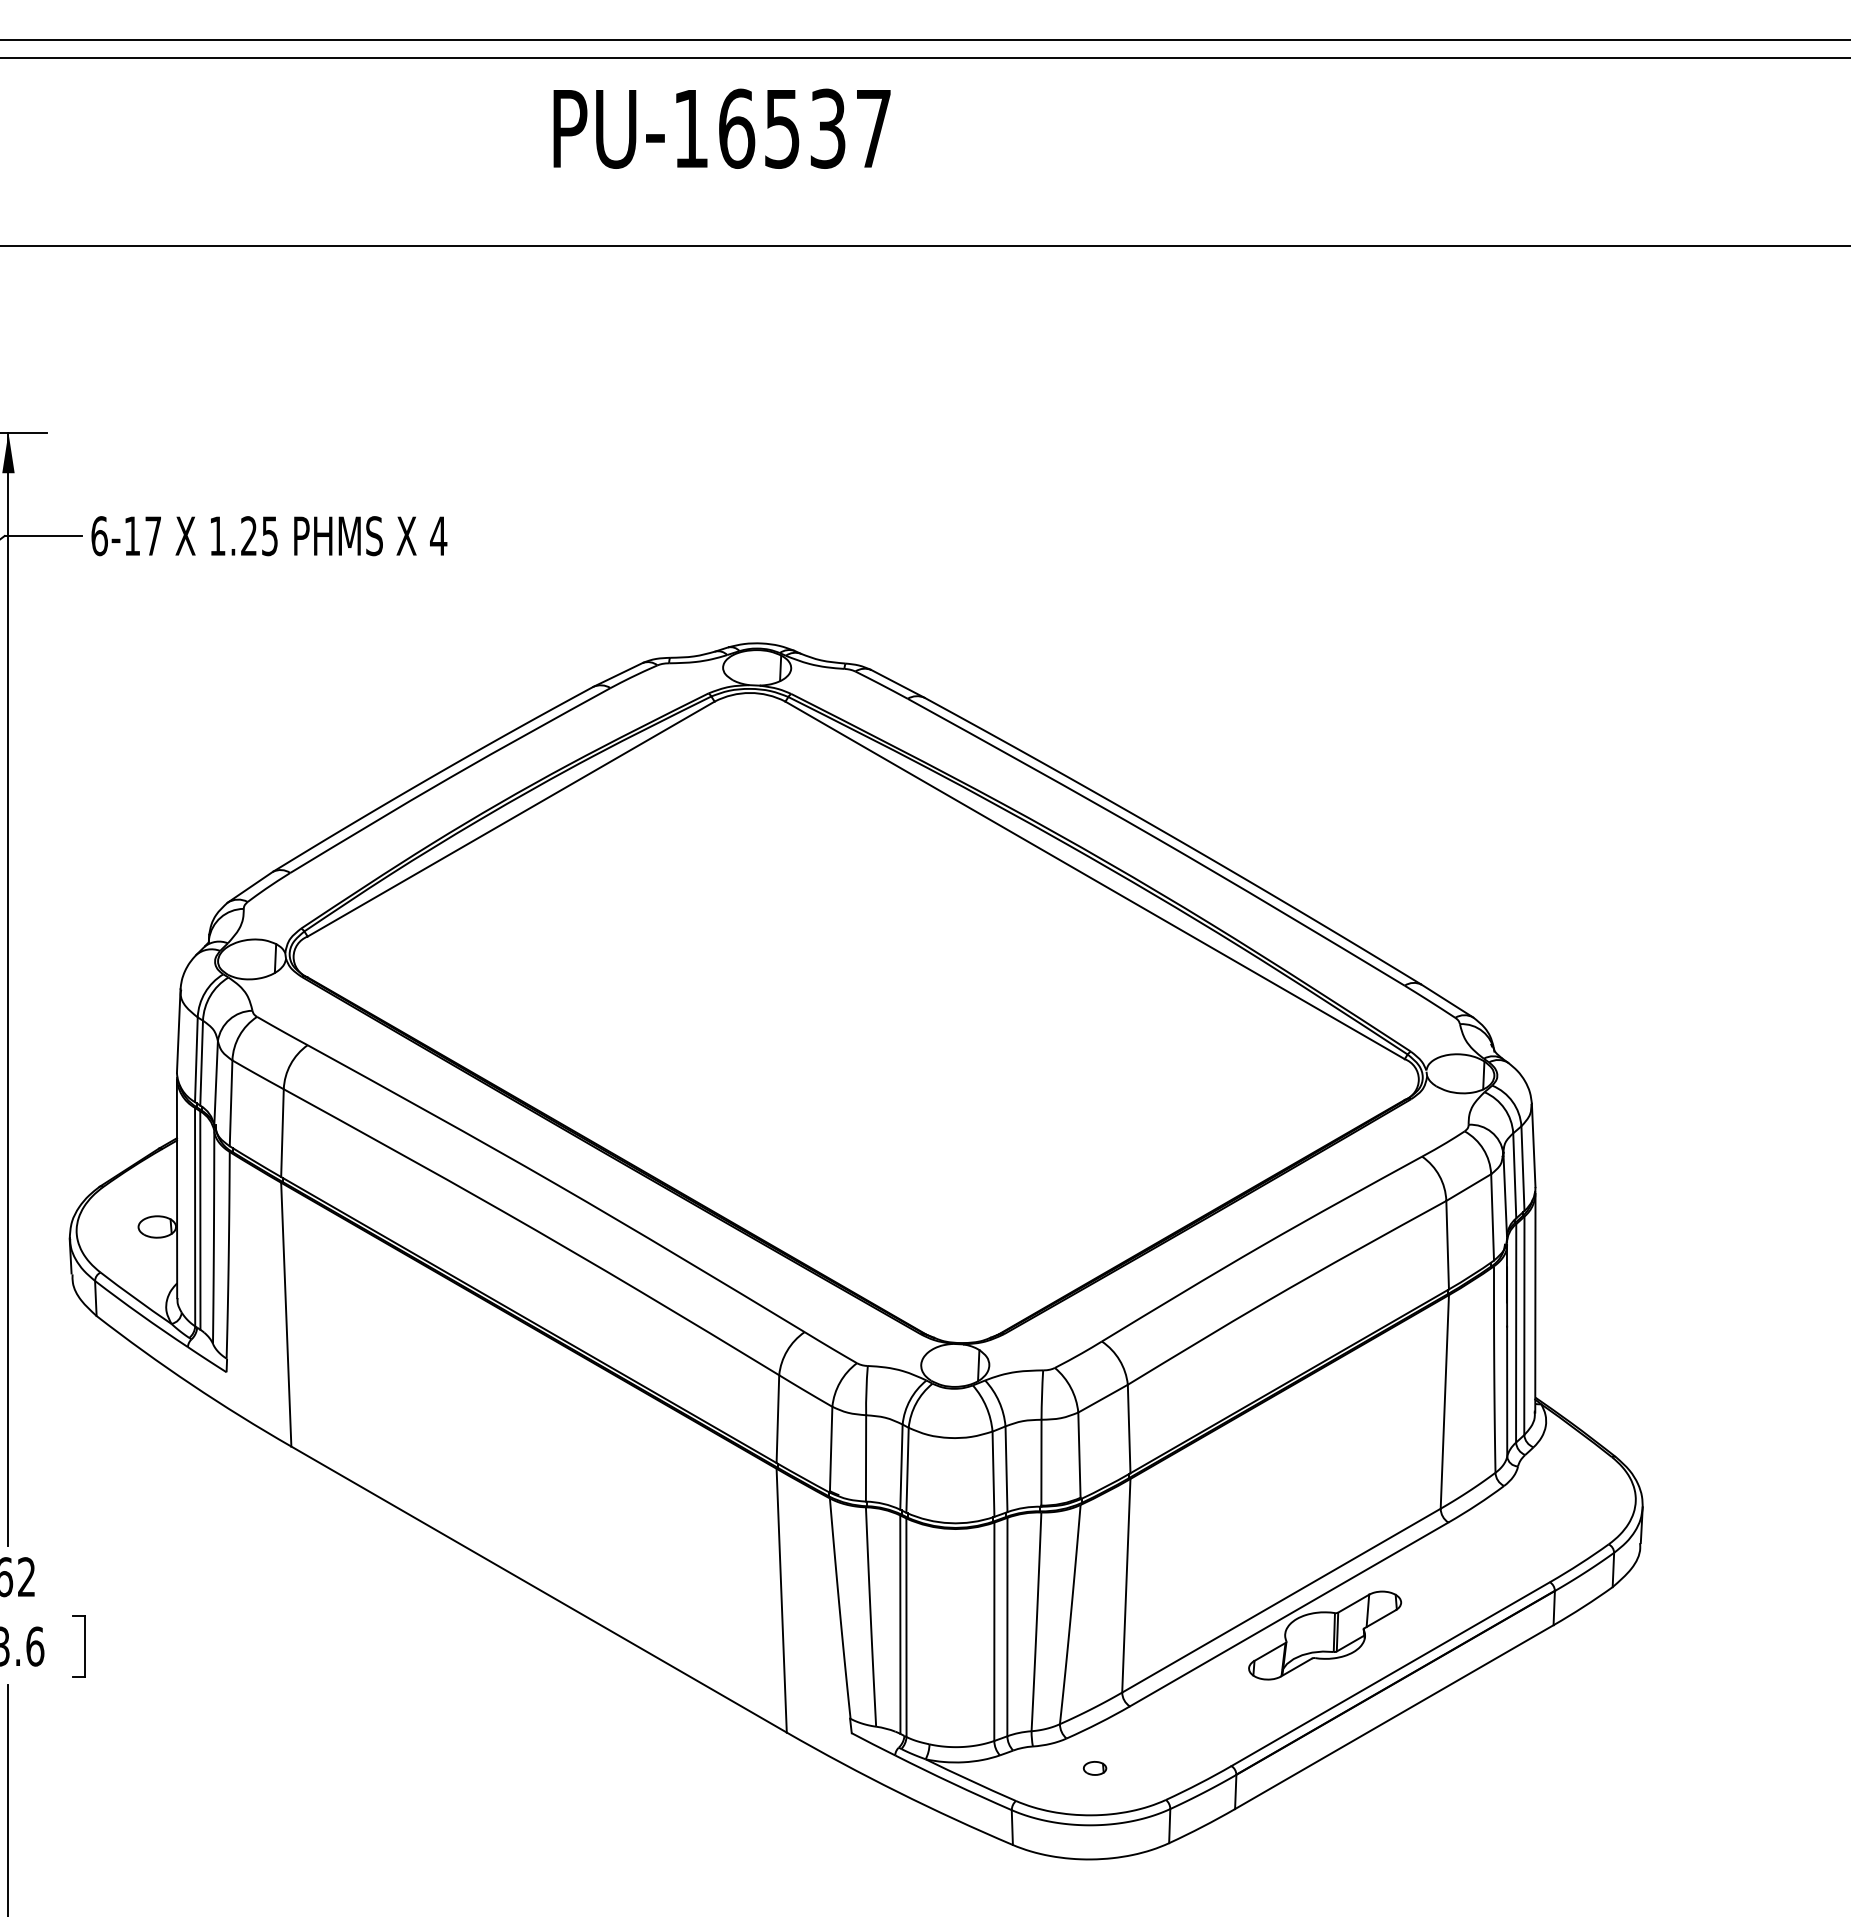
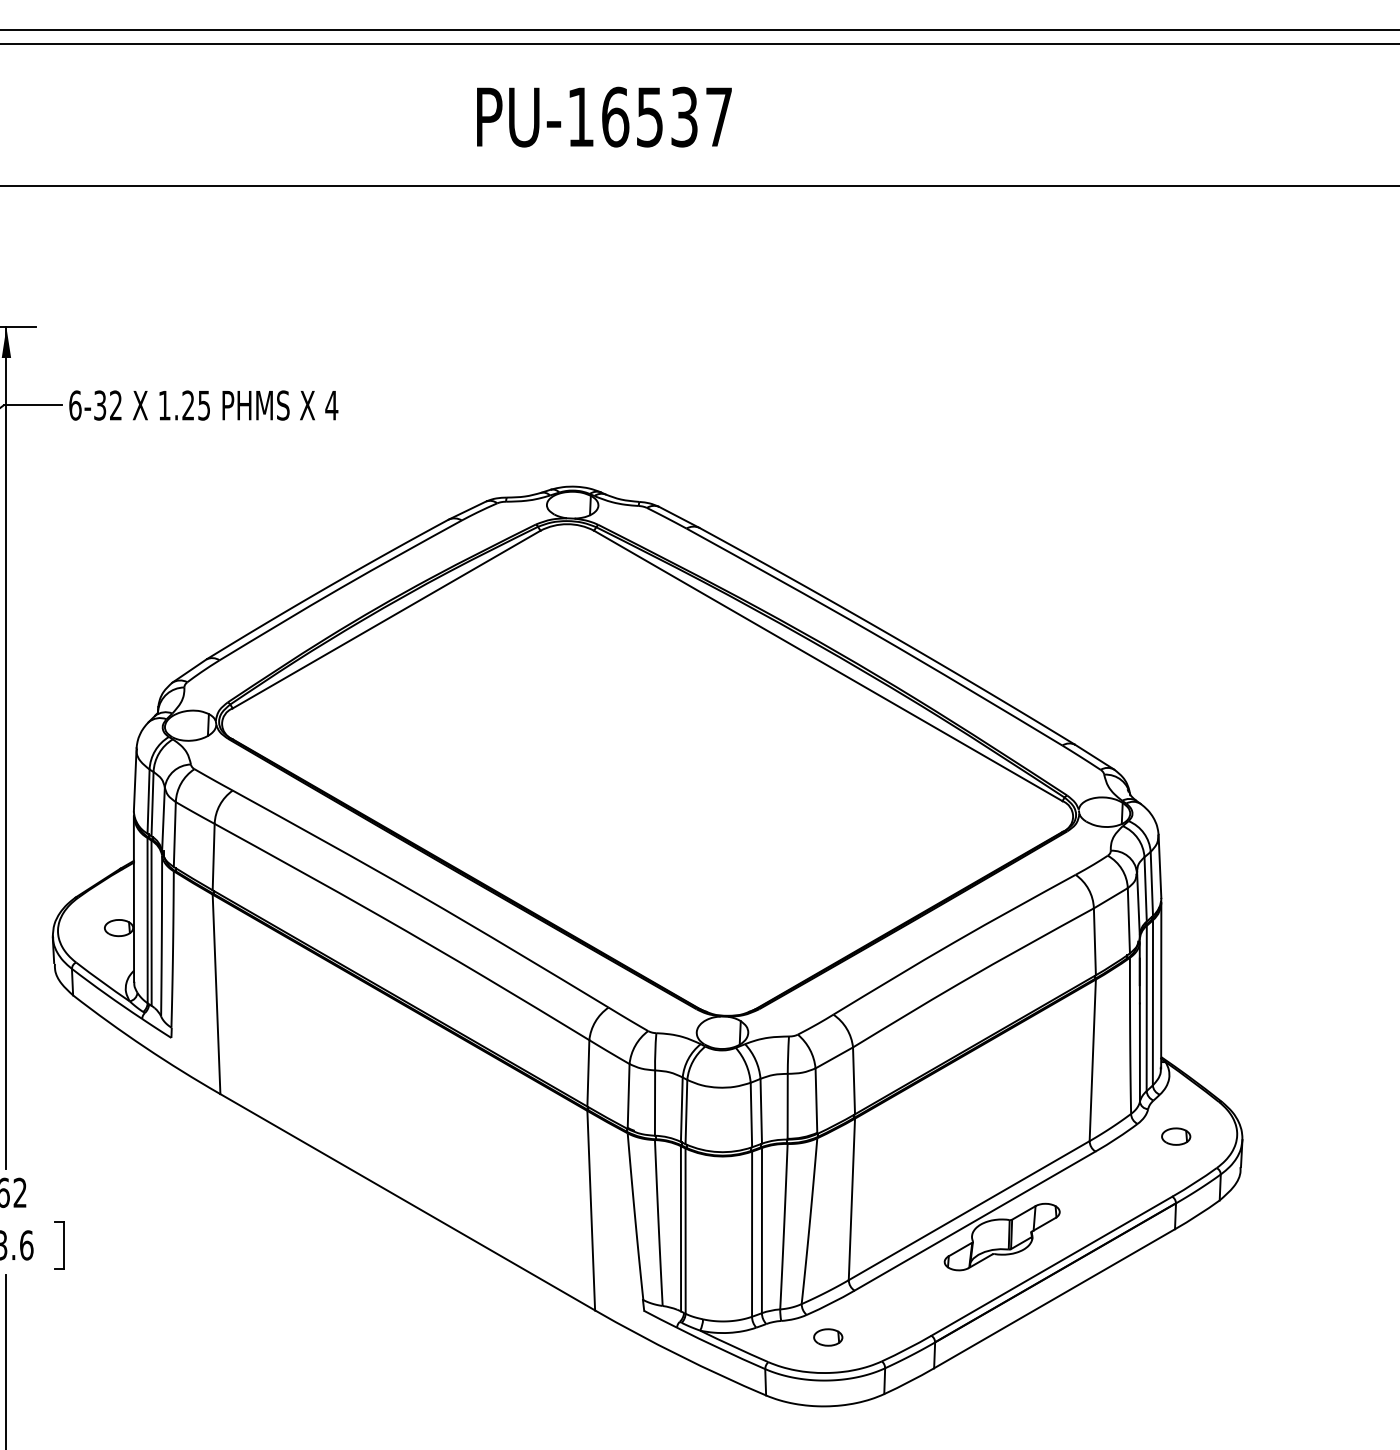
text: (721, 128) -> (603, 116), moved
text: (142, 536) -> (107, 405), 6-17 -> 6-32
part: (1554, 1502) -> (1175, 1136), added
part: (1094, 1768) -> (827, 1337), size x1.67

